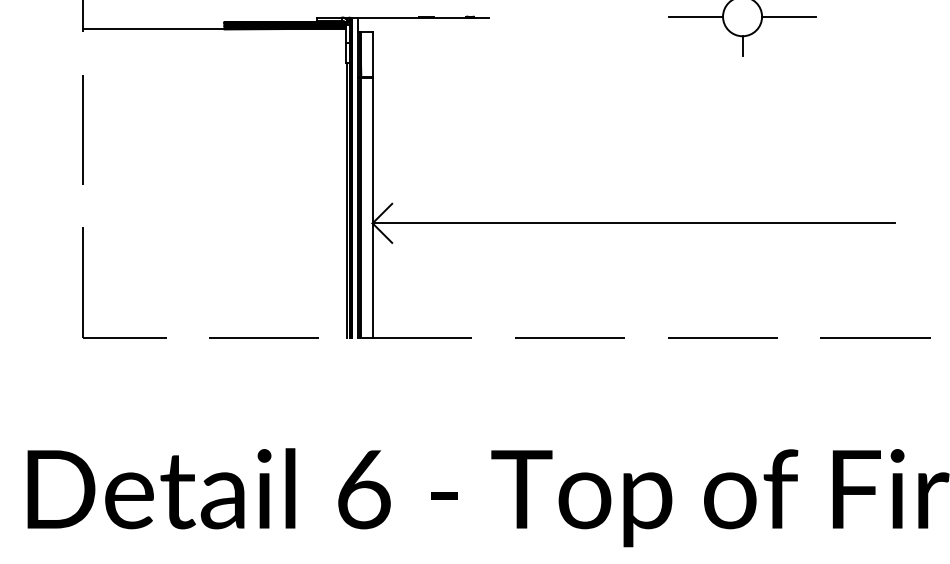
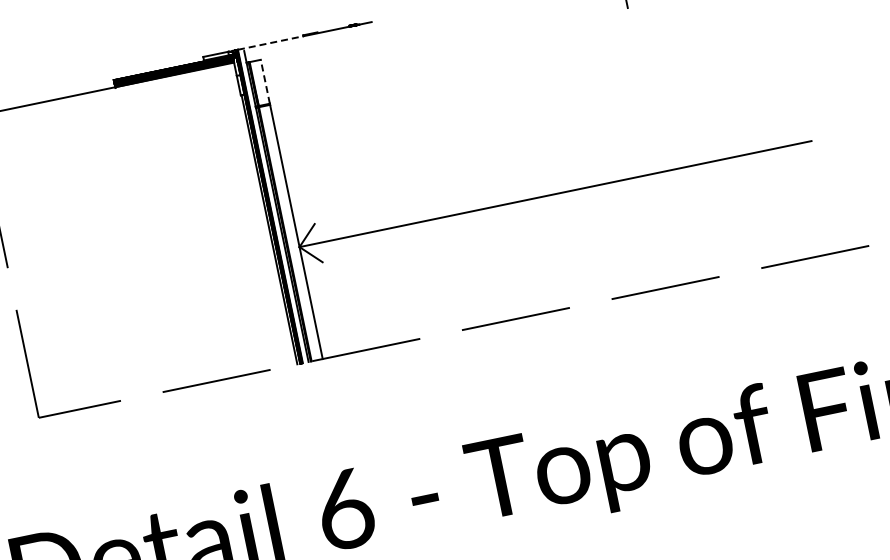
line: (386, 17) -> (271, 42), solid -> dashed
line: (372, 54) -> (265, 81), solid -> dashed

